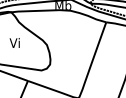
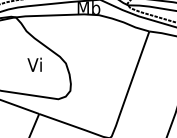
text: (14, 42) -> (34, 64), moved

